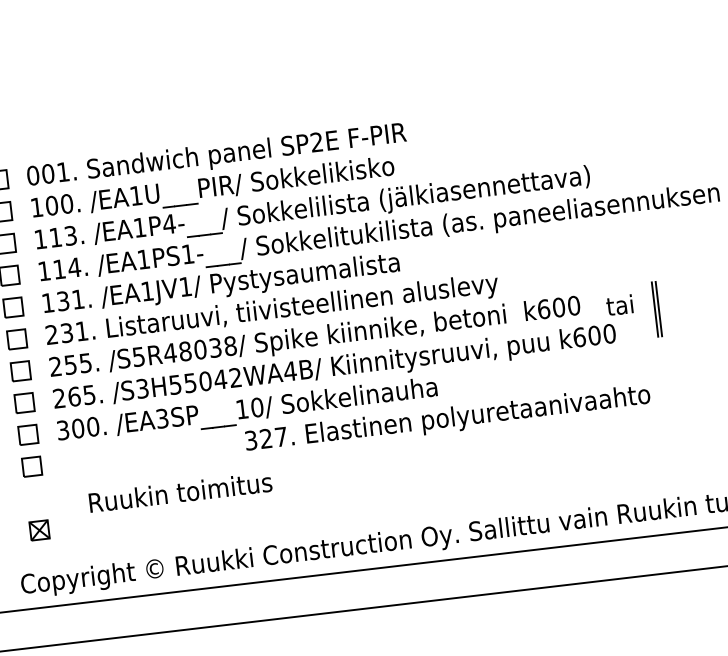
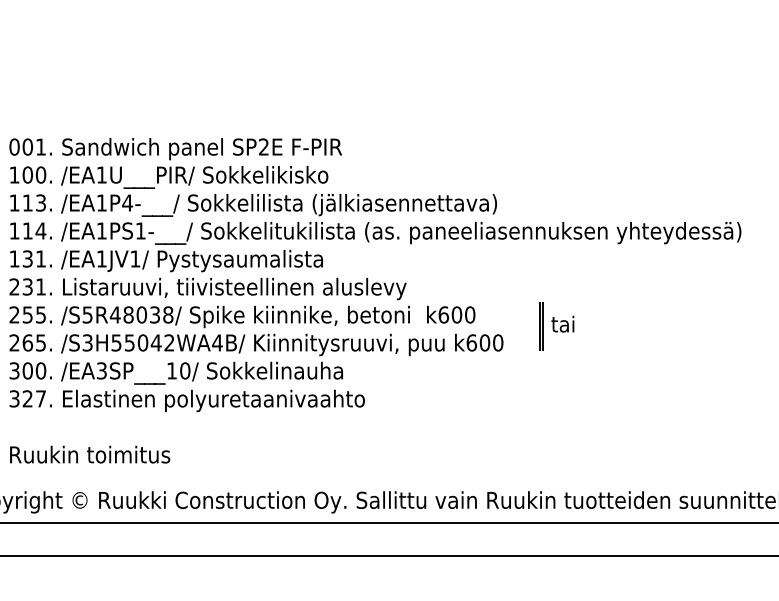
text: (619, 304) -> (562, 323), moved
text: (446, 419) -> (186, 400), moved
text: (181, 492) -> (90, 454), moved

